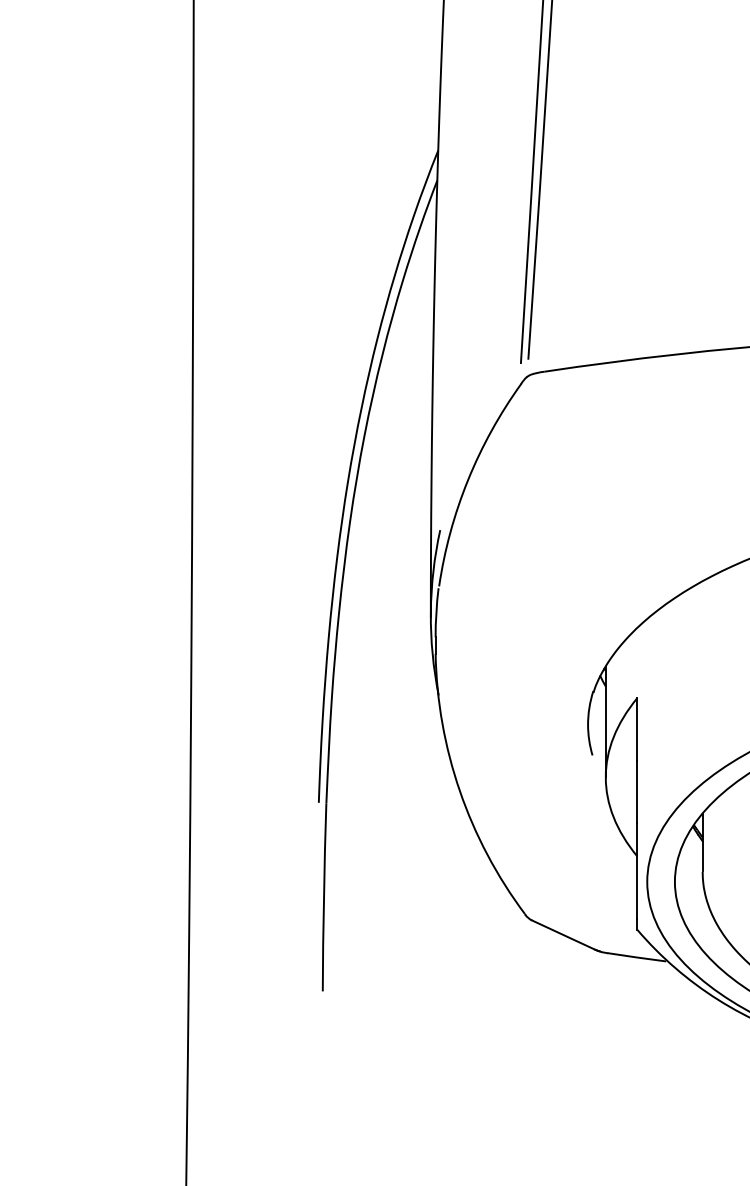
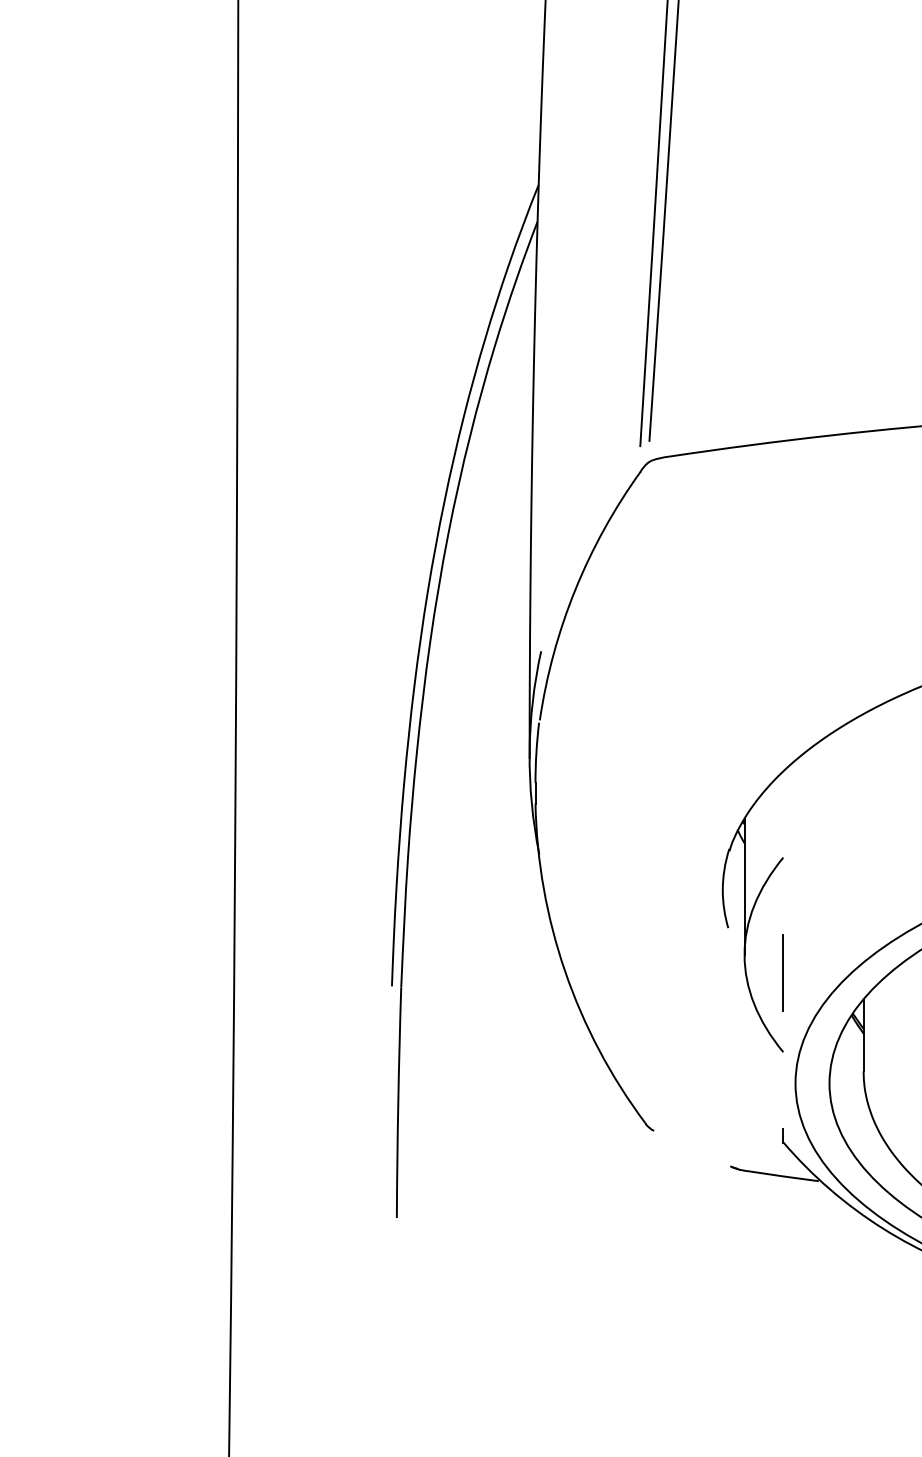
line: (637, 729) -> (783, 896), removed
line: (637, 870) -> (783, 1069), removed
line: (562, 934) -> (691, 1148), removed

